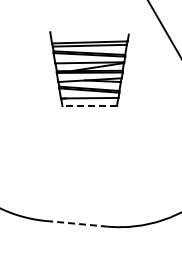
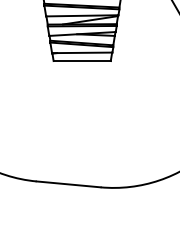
line: (89, 106) -> (81, 61), dashed -> solid
line: (76, 223) -> (68, 184), dashed -> solid

